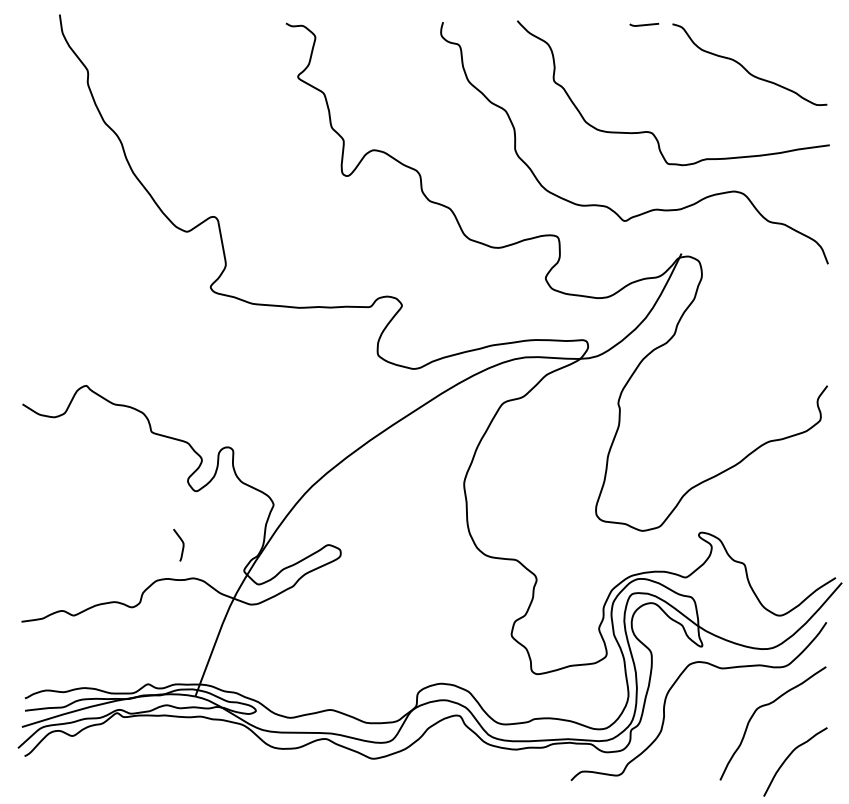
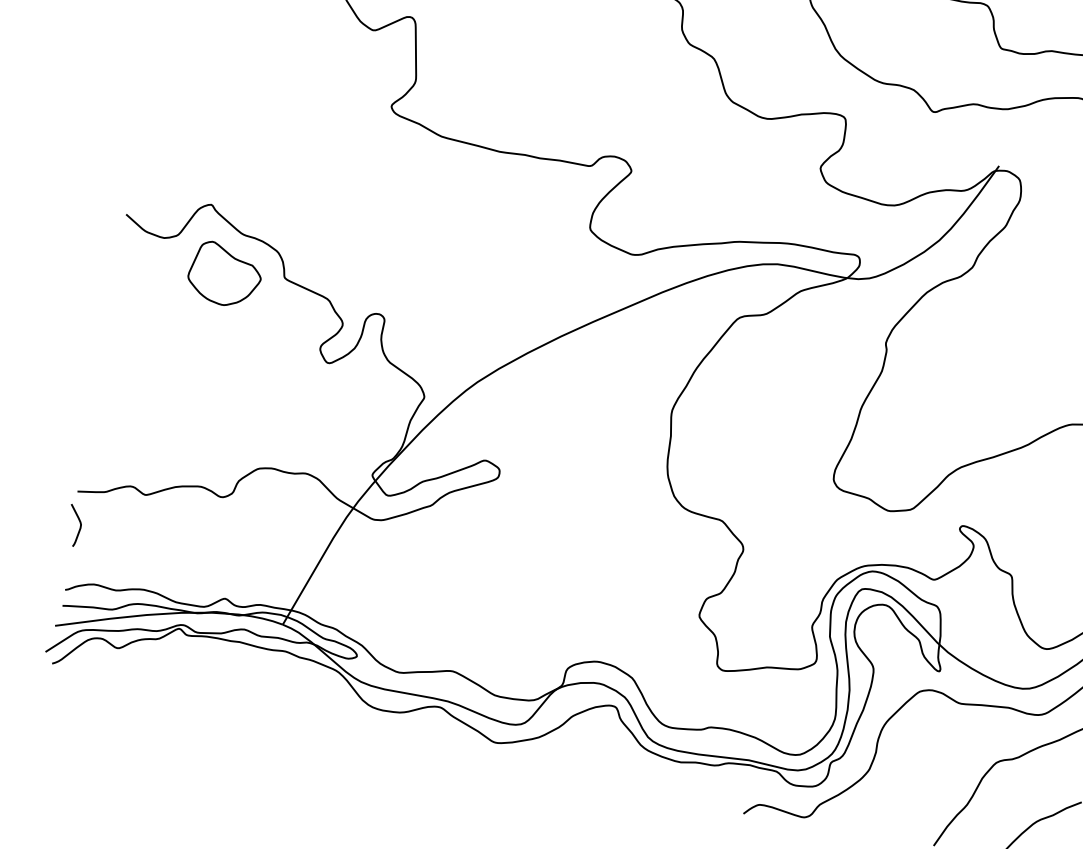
part: (105, 437) -> (224, 274), added
curve: (182, 544) -> (79, 525), moved

